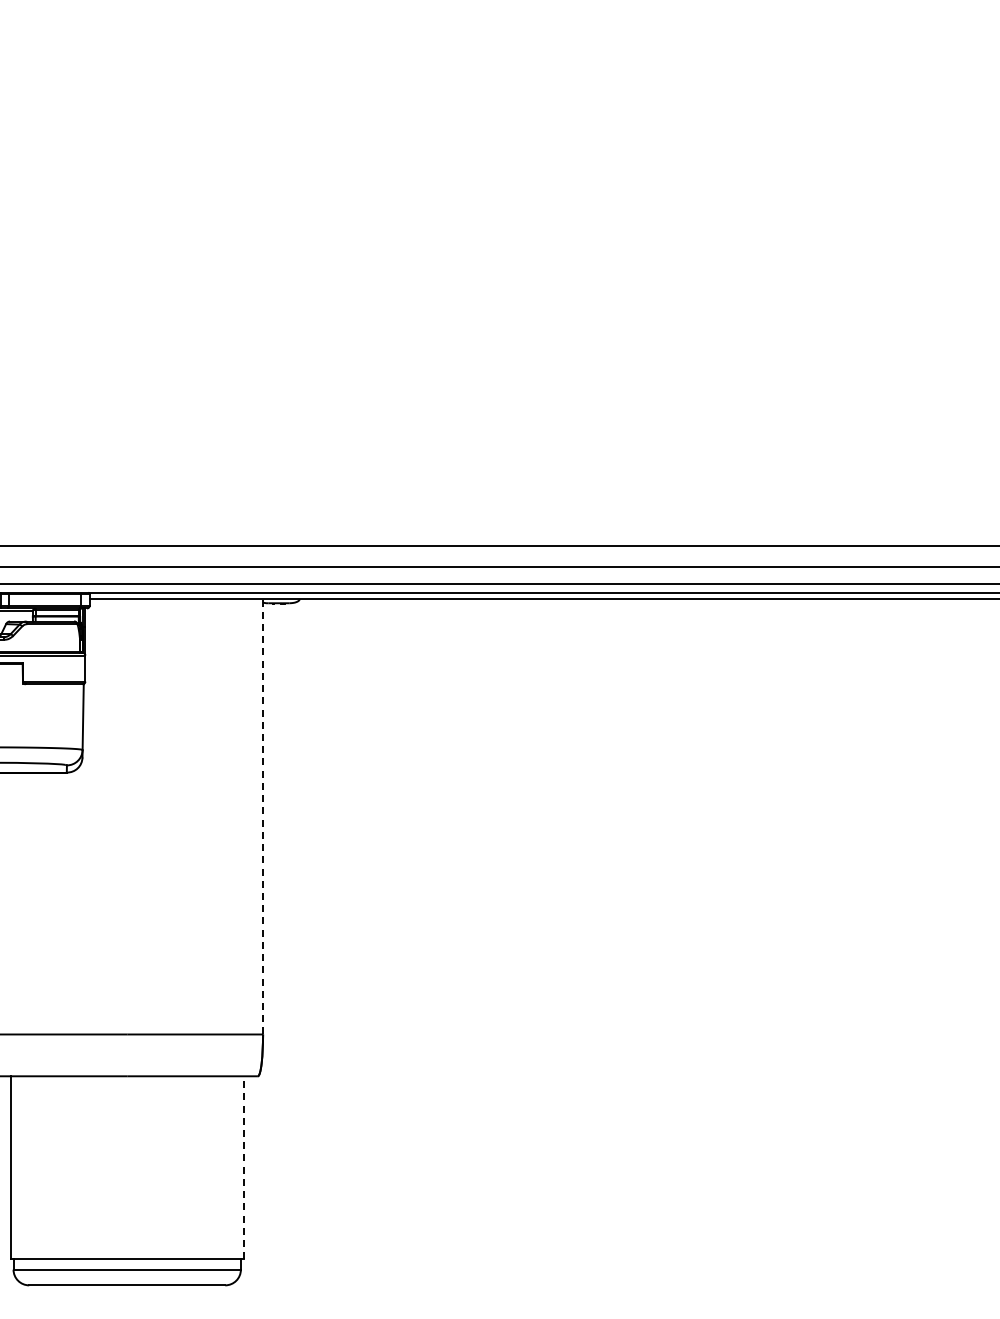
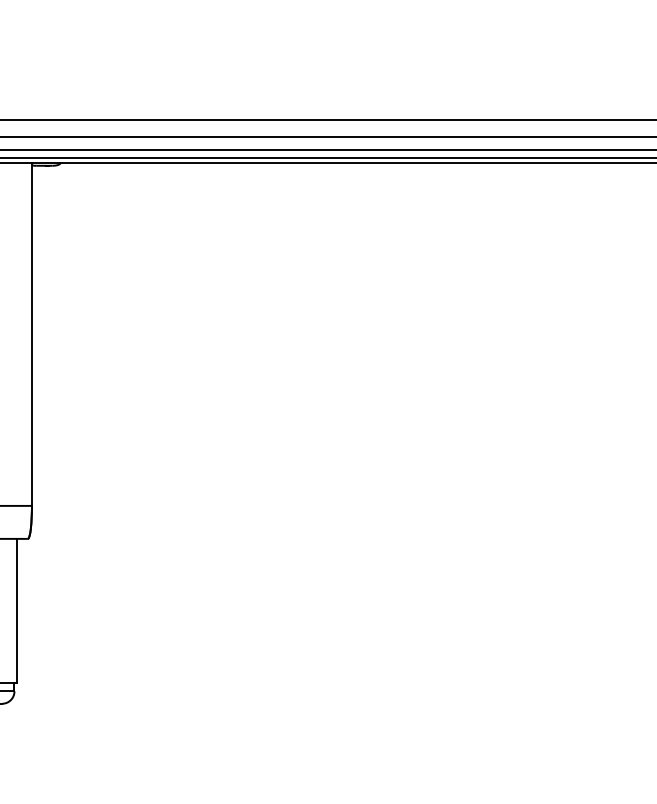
line: (263, 816) -> (32, 333), dashed -> solid
line: (243, 1167) -> (16, 610), dashed -> solid

